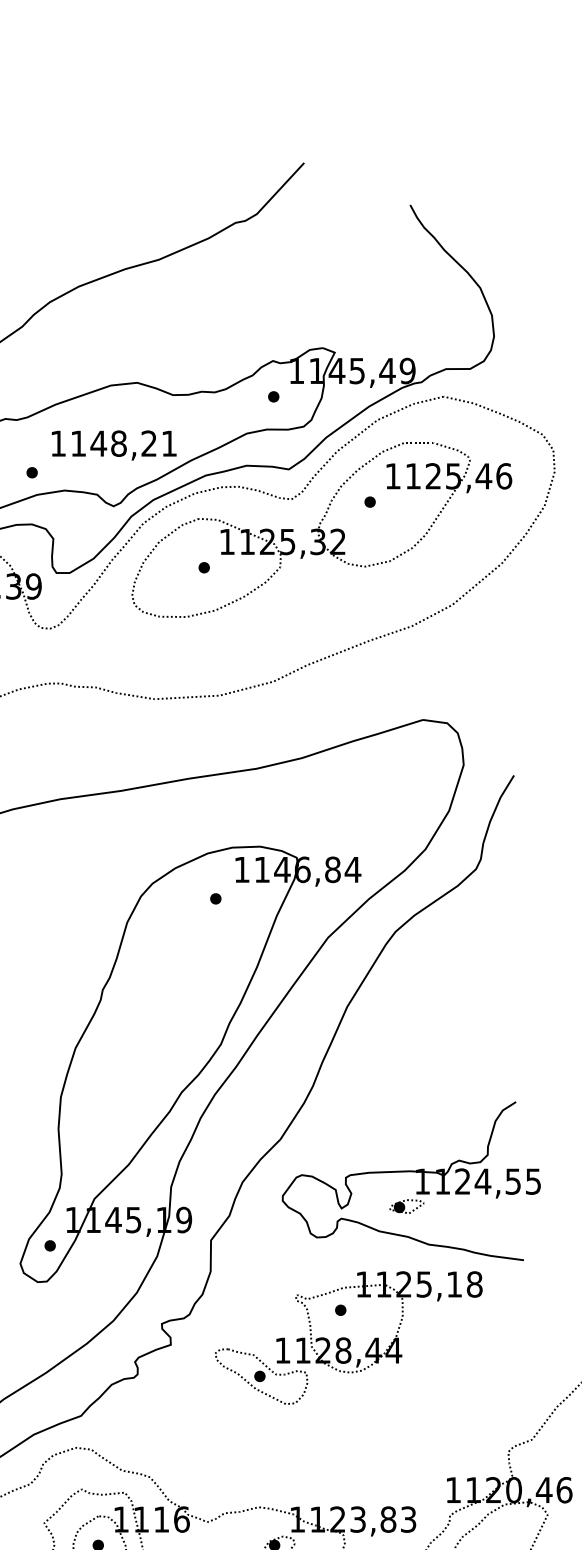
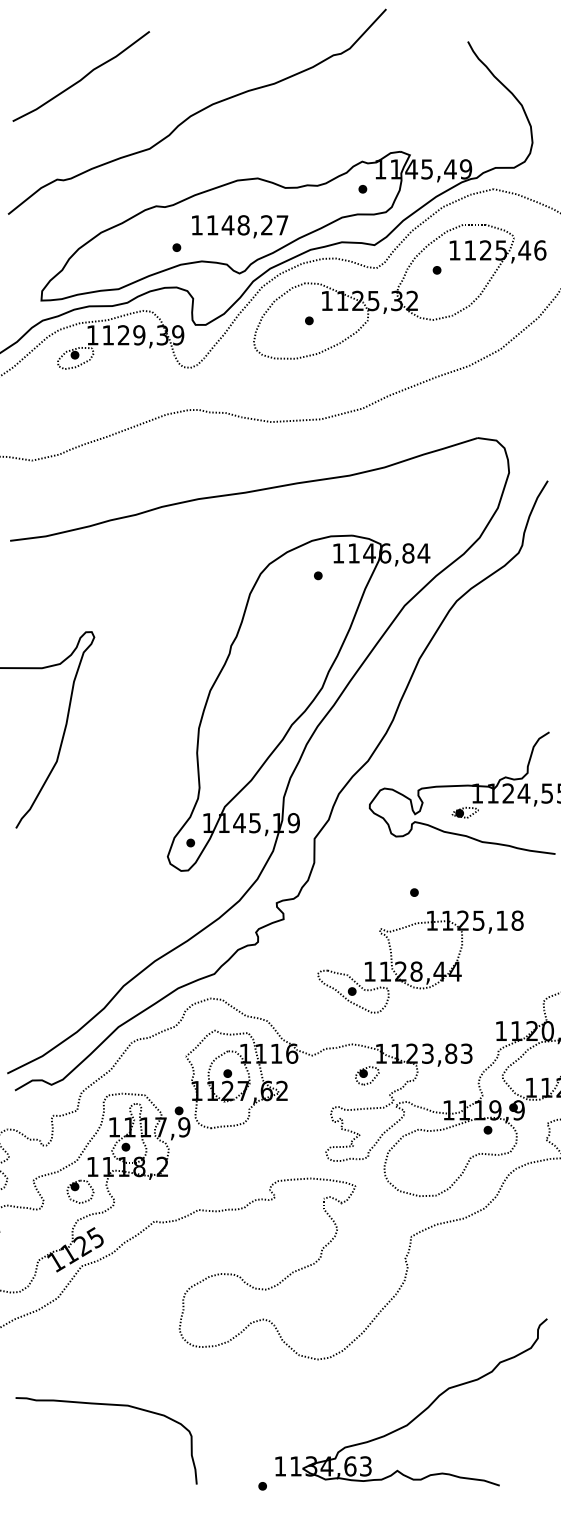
text: (169, 443) -> (282, 225), 1148,21 -> 1148,27
part: (348, 1337) -> (420, 961), moved

